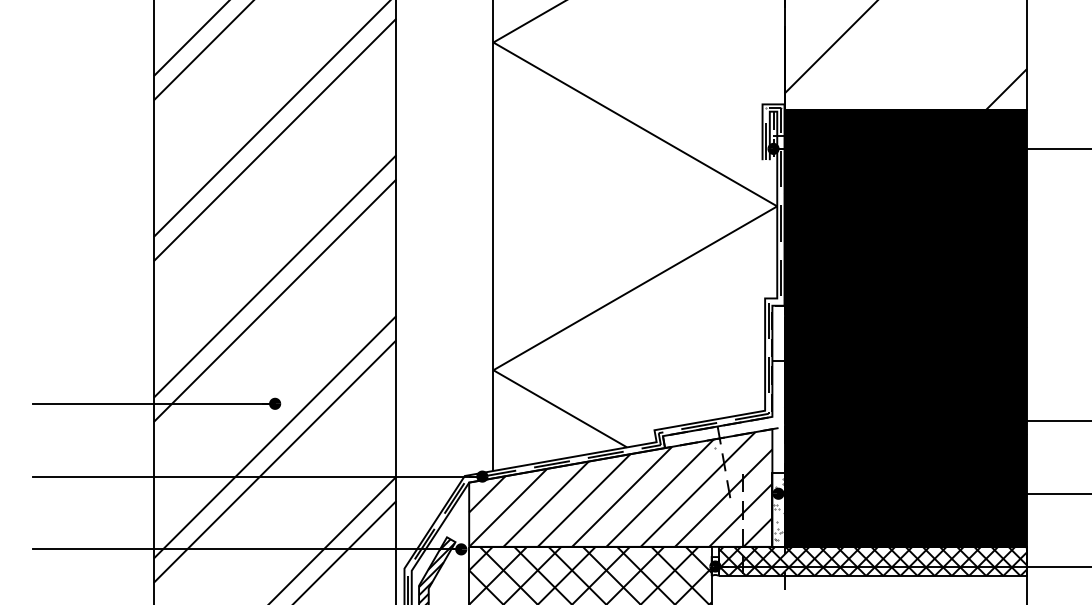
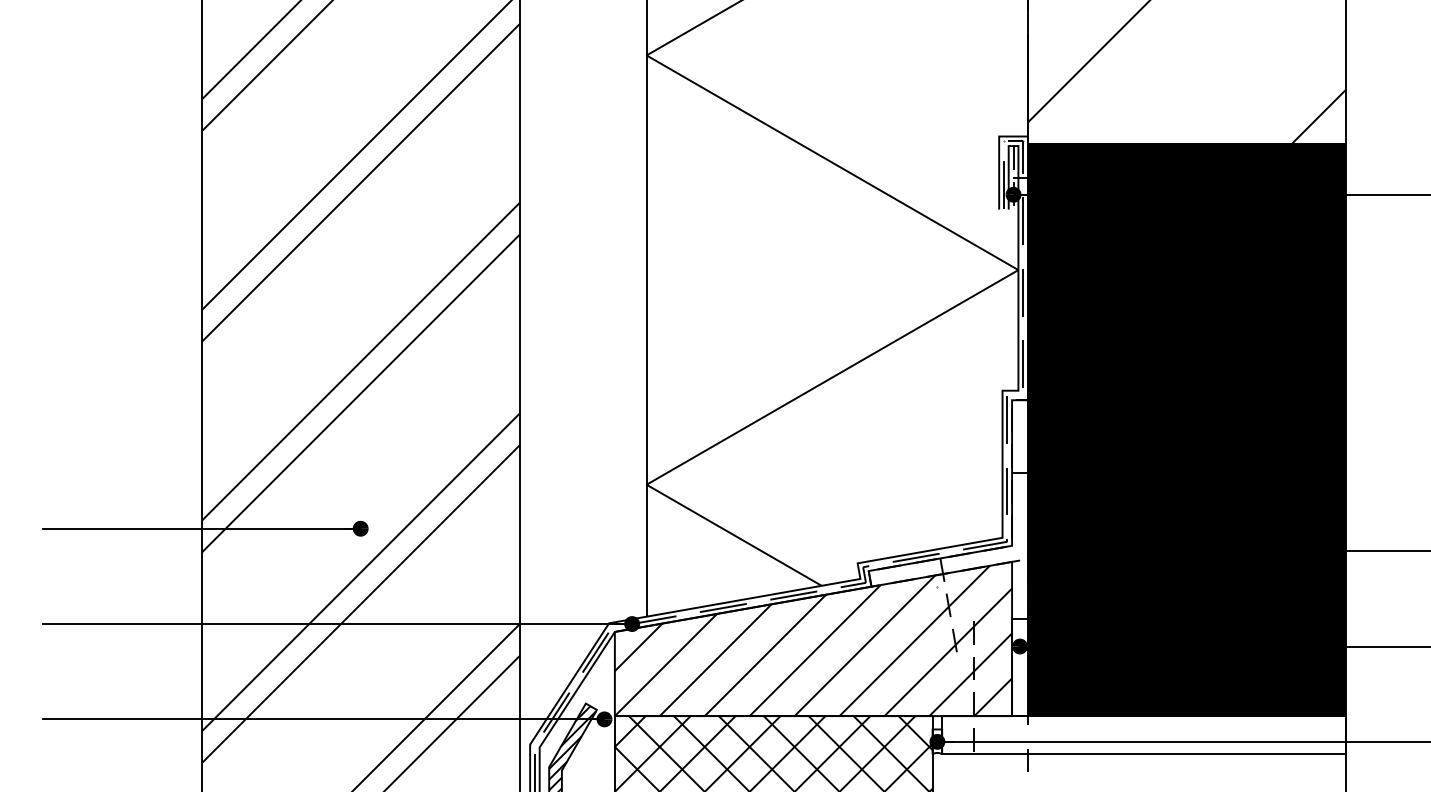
hatch: (778, 509) -> (1020, 667), removed
hatch: (872, 561) -> (1143, 735), removed

